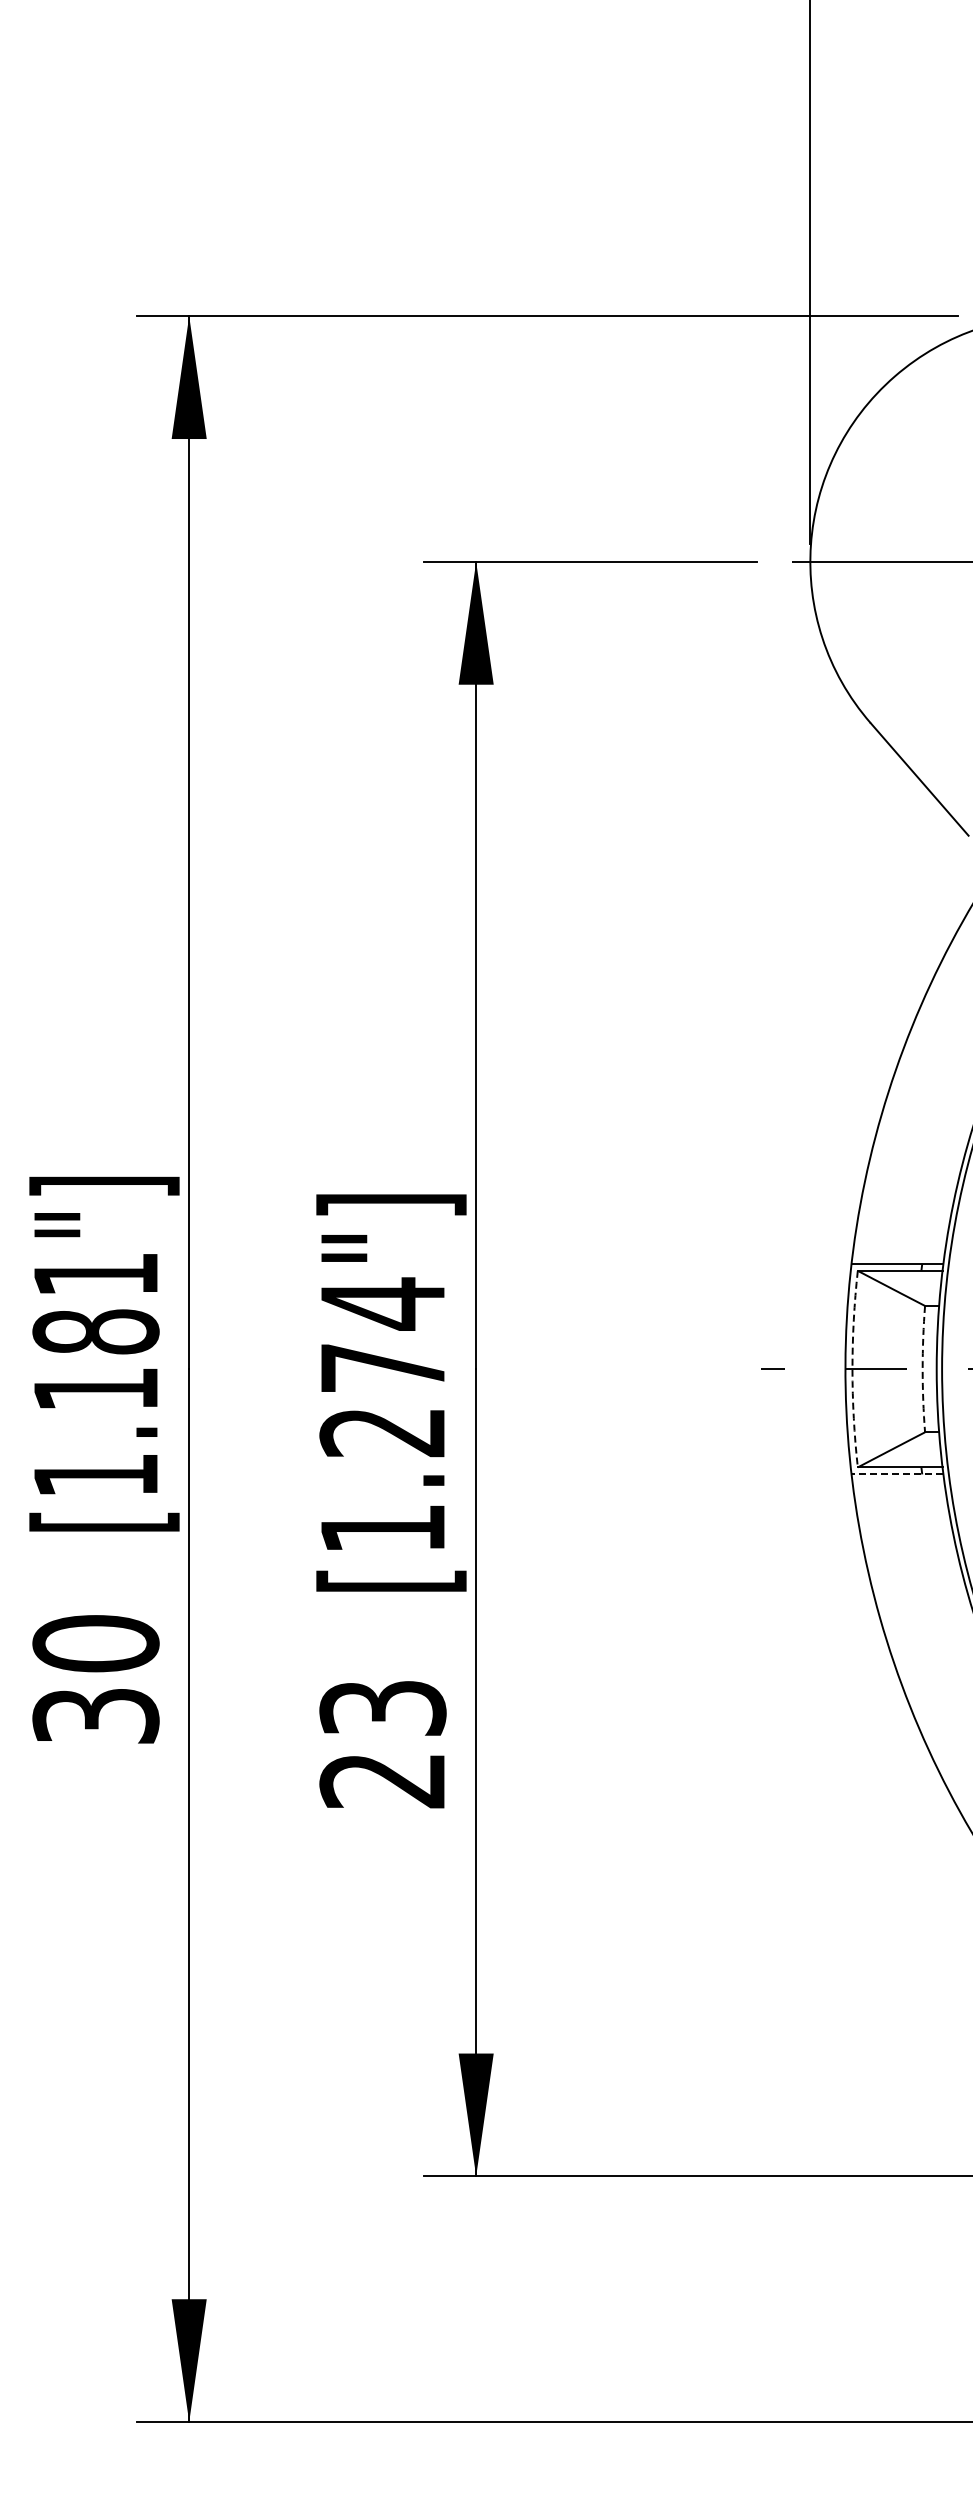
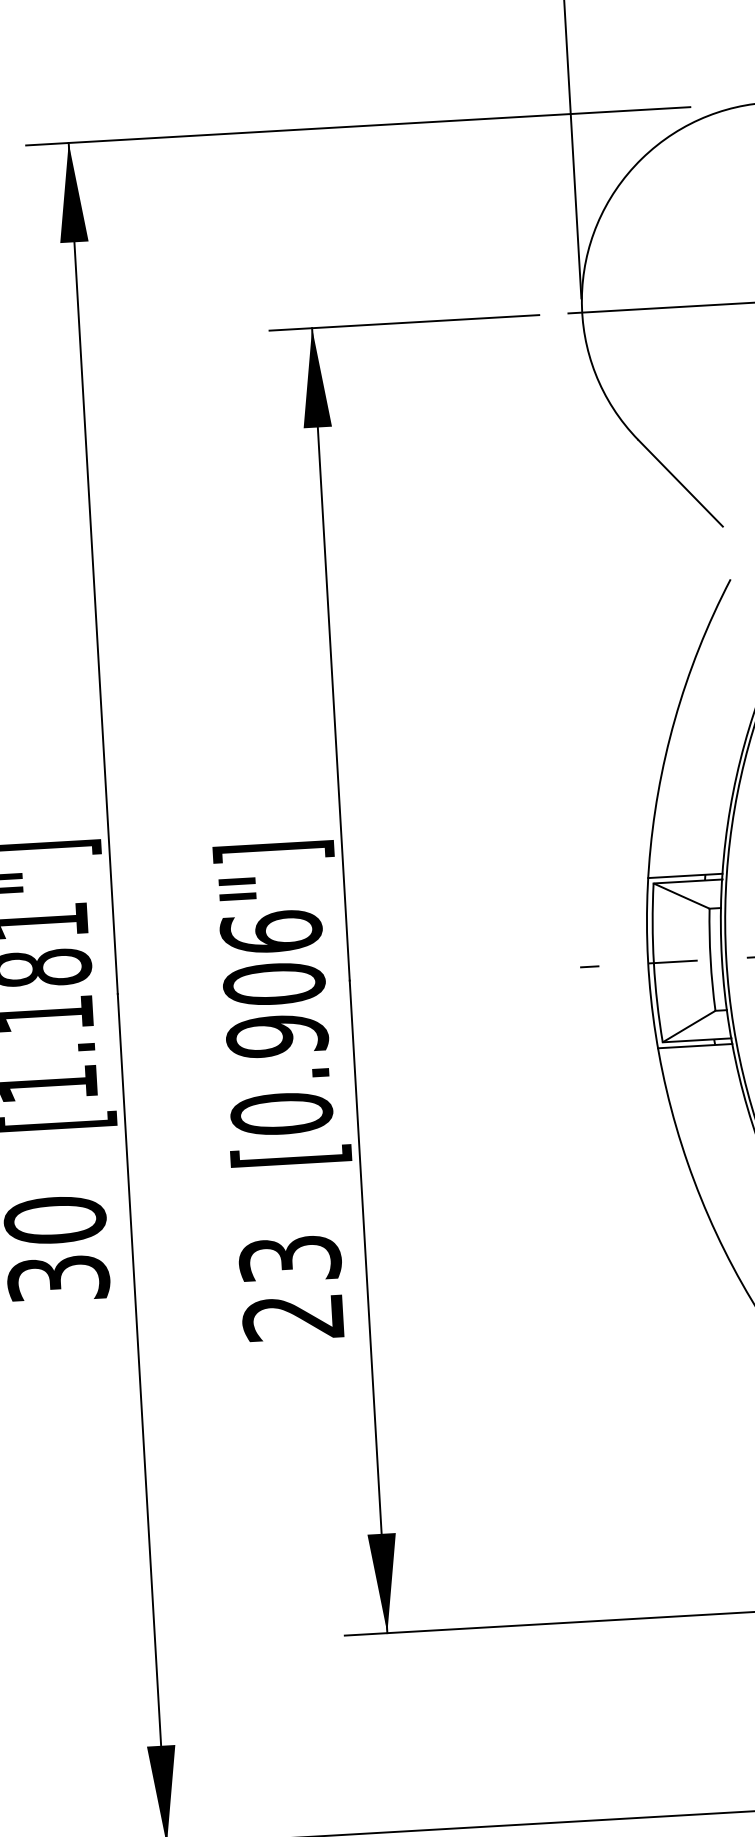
arc: (852, 1369) -> (653, 963), dashed -> solid
arc: (922, 1369) -> (710, 960), dashed -> solid
text: (382, 1415) -> (276, 1022), [1.274"] -> [0.906"]
line: (897, 1474) -> (695, 1046), dashed -> solid

